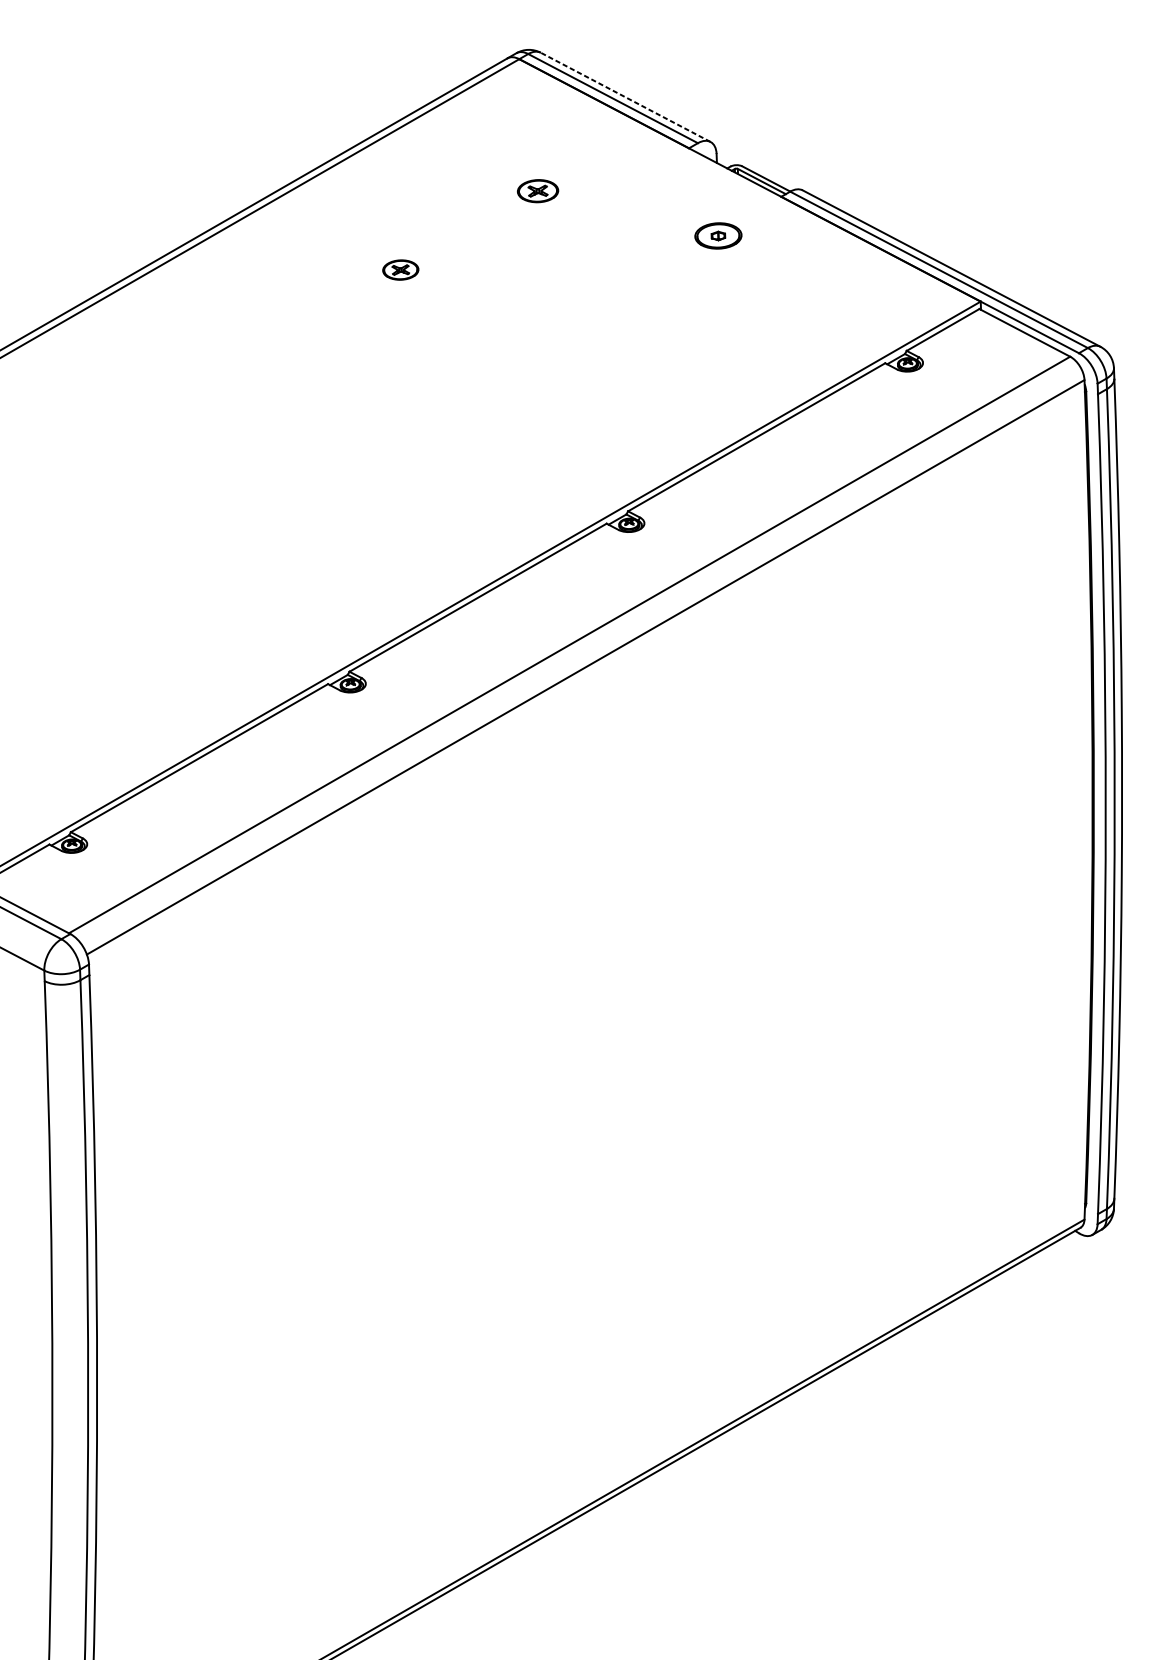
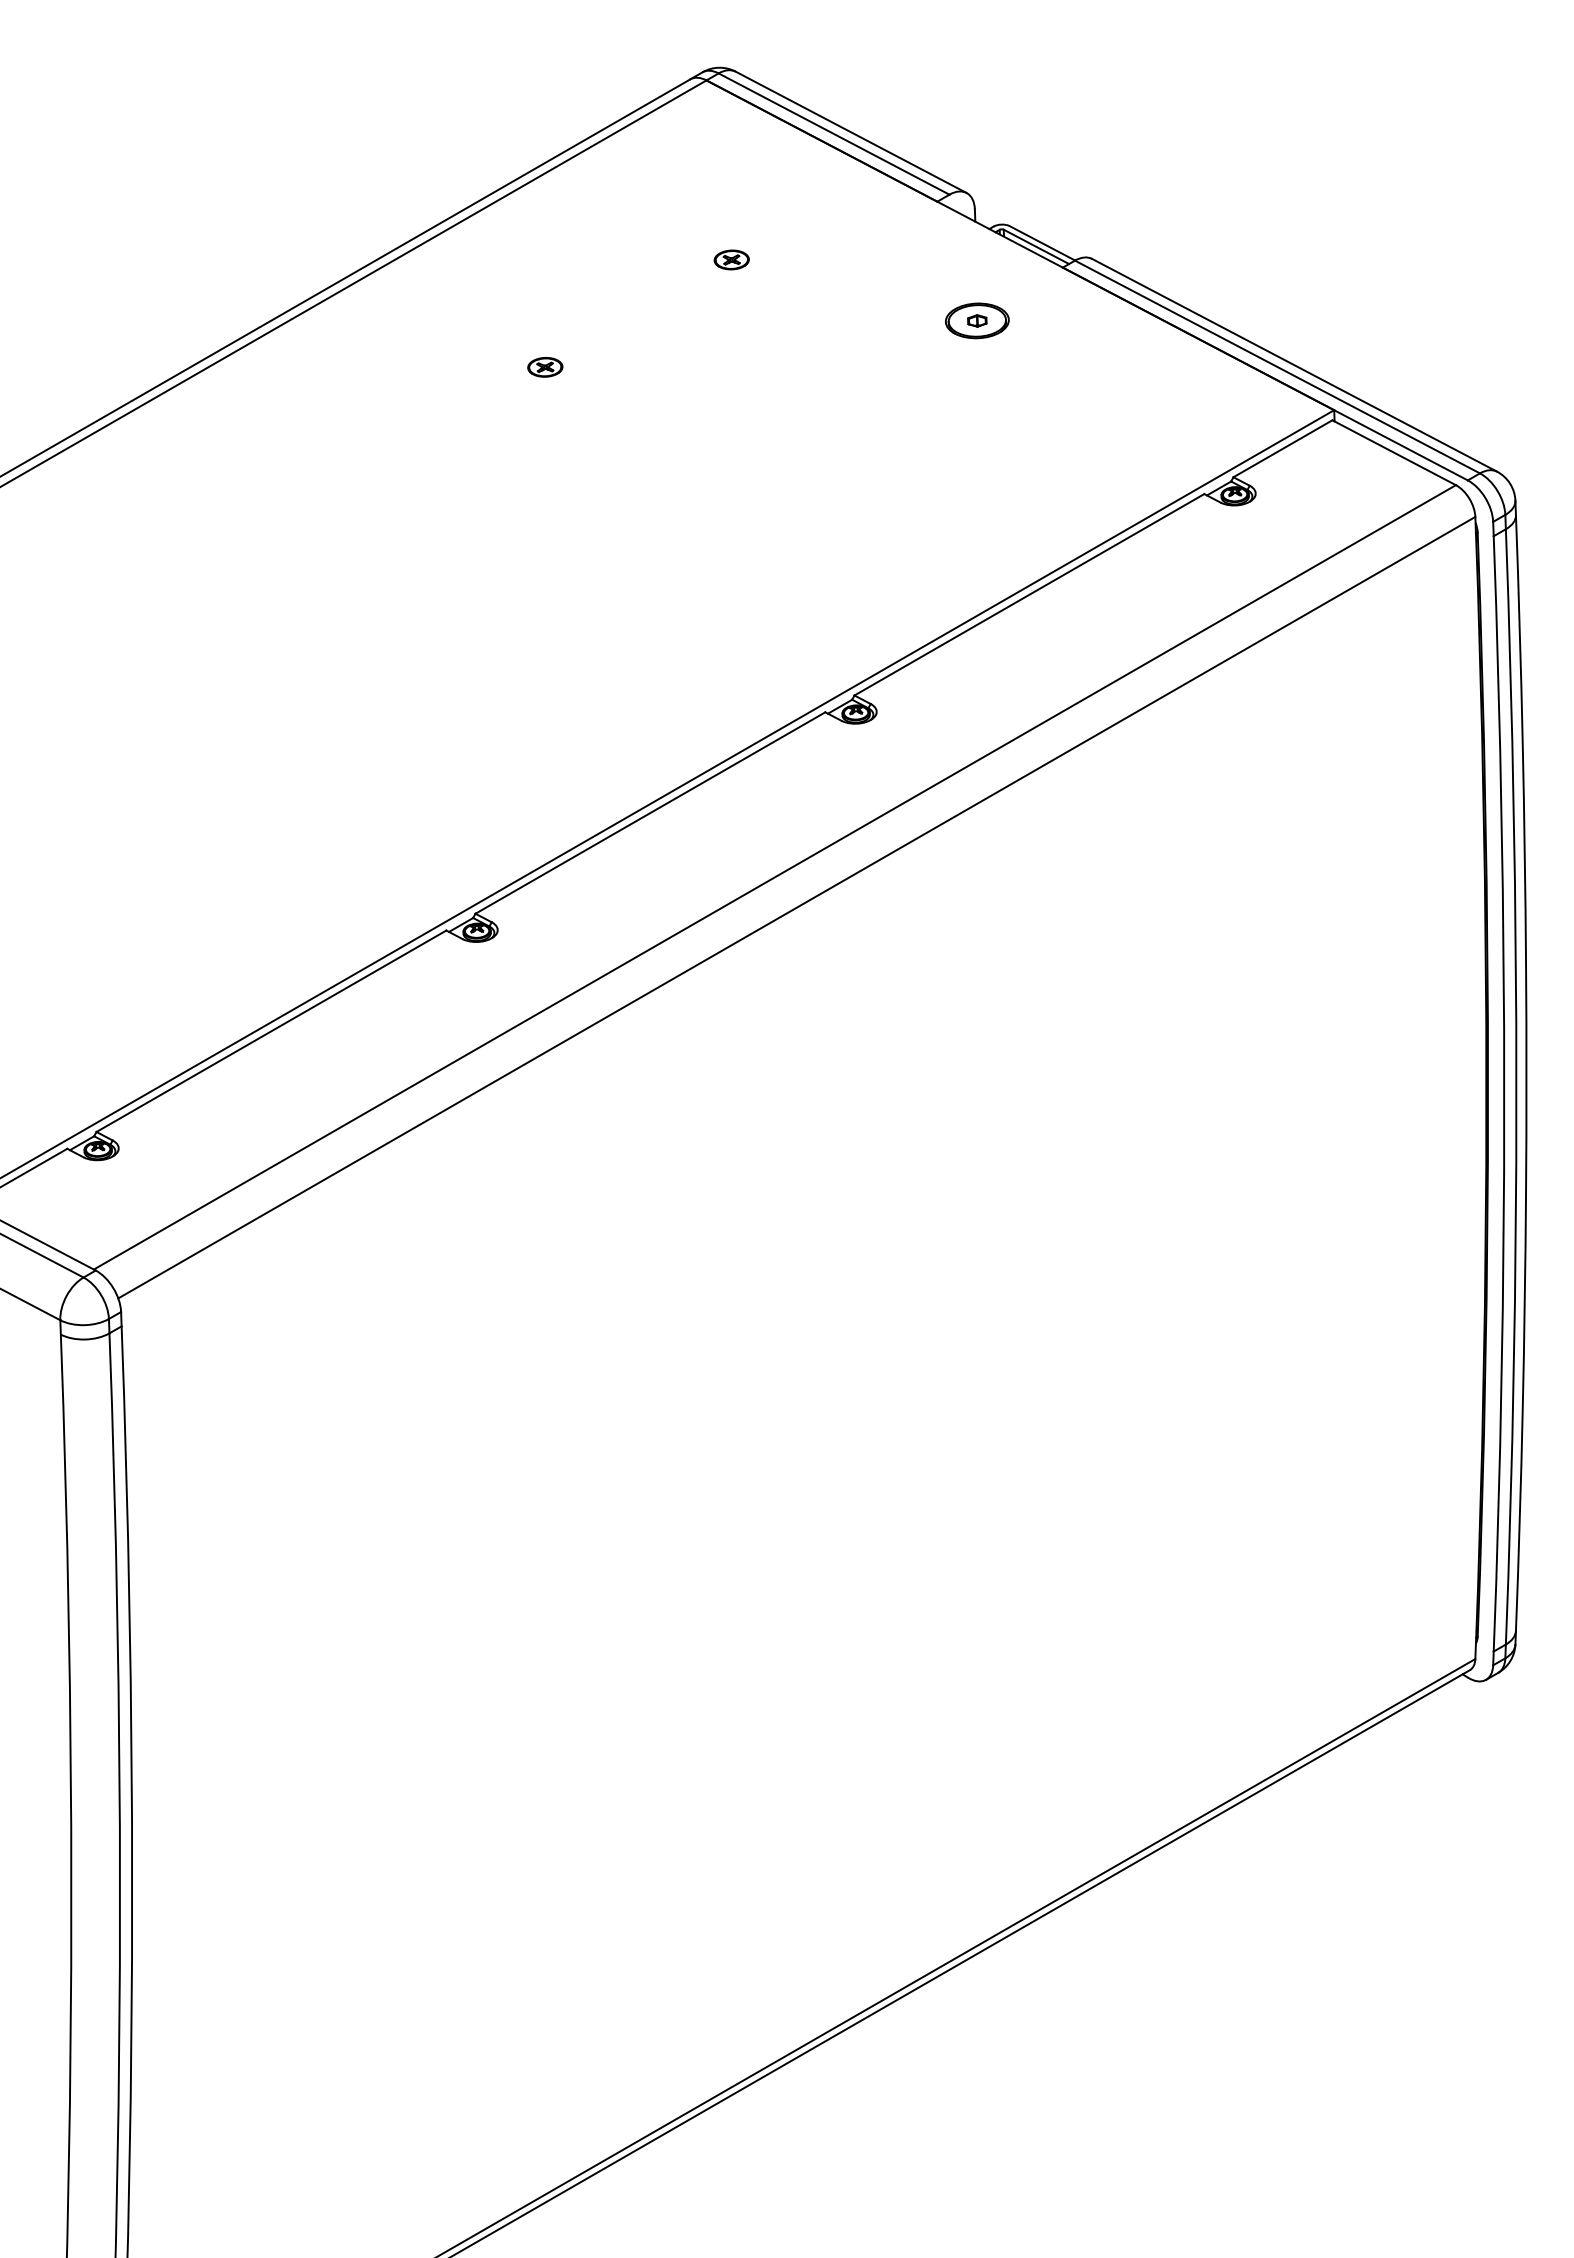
line: (625, 97) -> (850, 132), dashed -> solid
part: (537, 190) -> (731, 259), size x0.62
part: (400, 270) -> (545, 367), size x0.71

